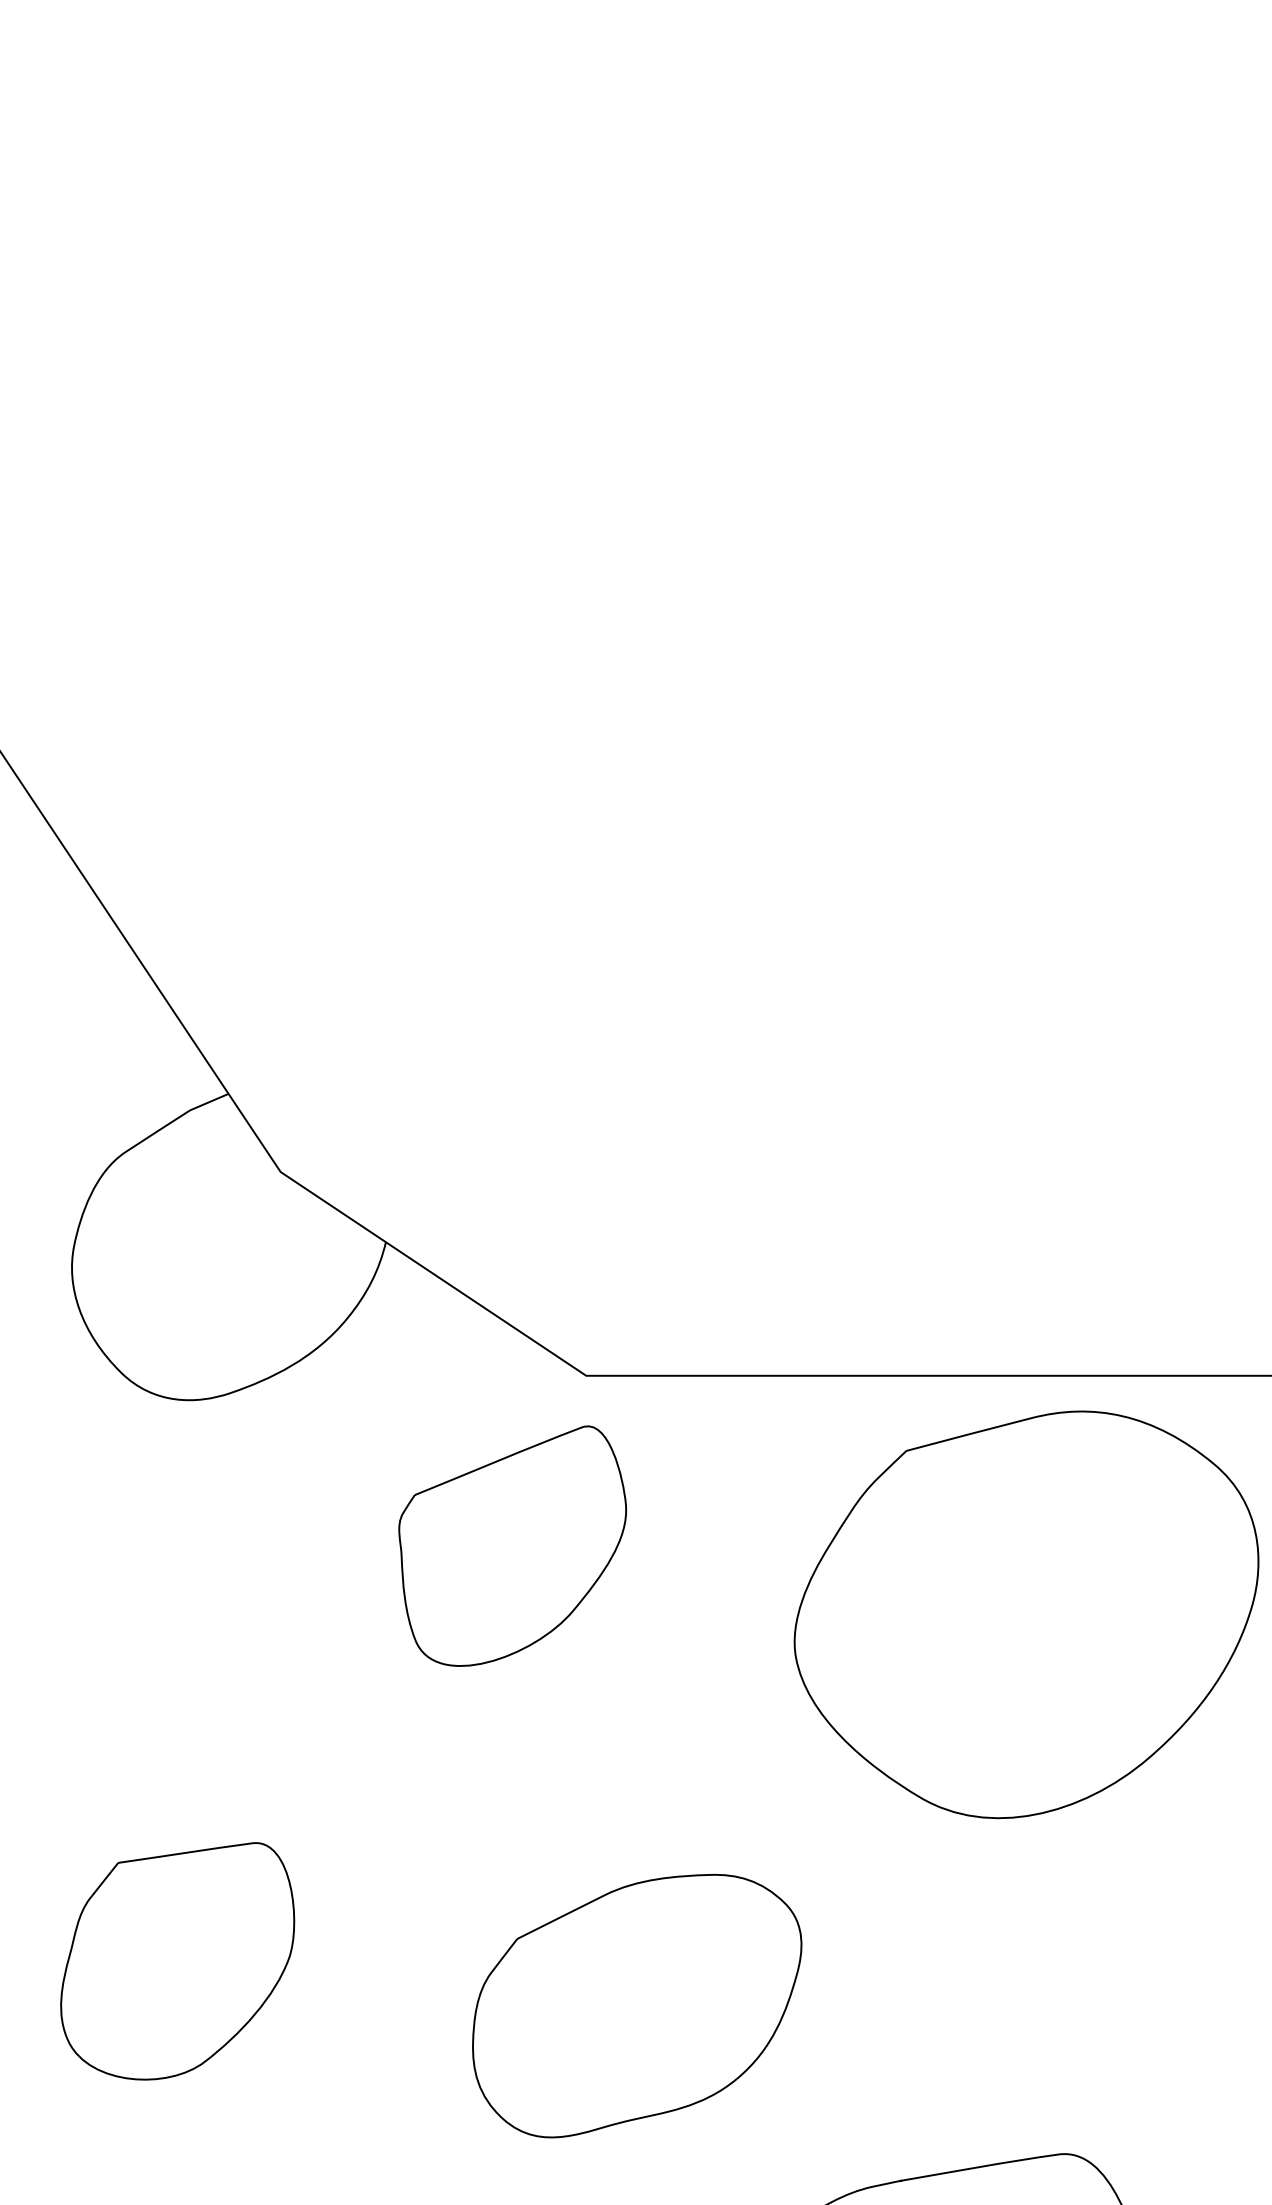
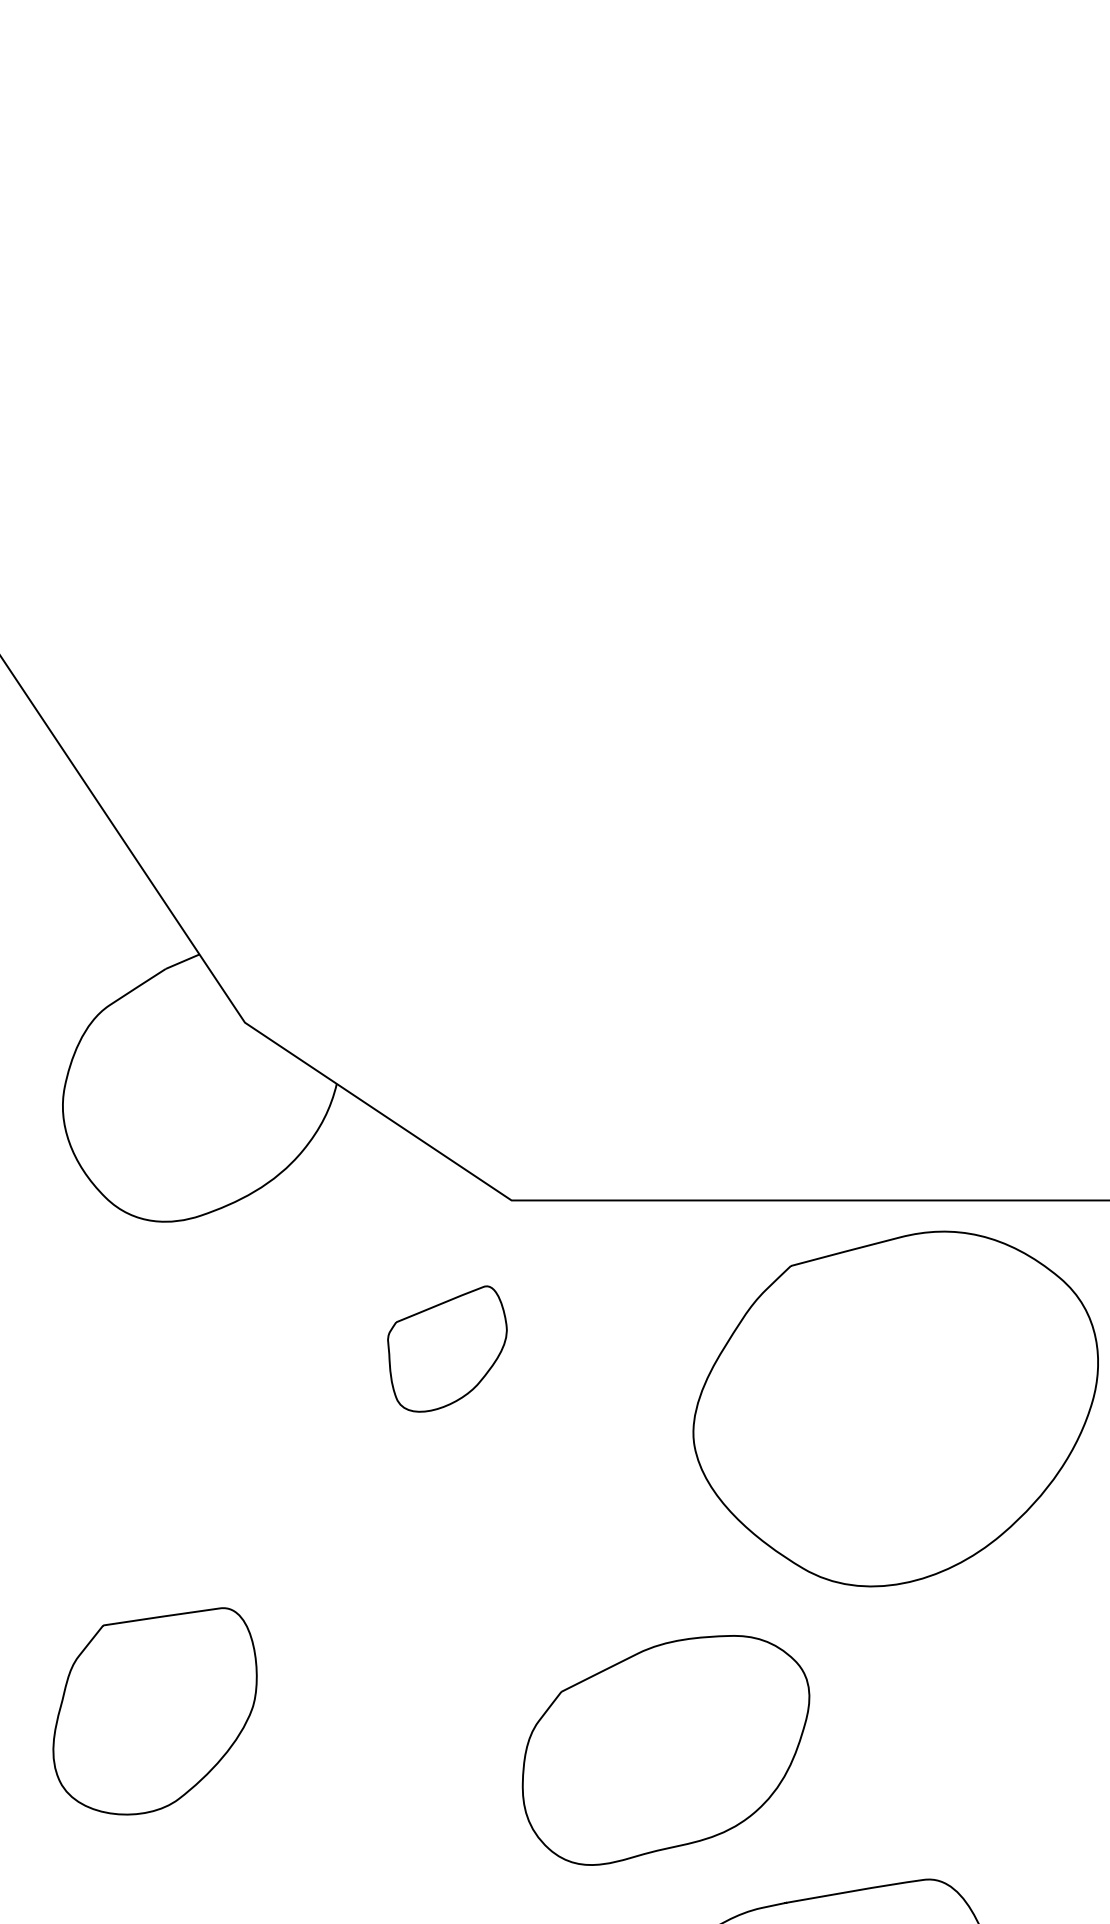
part: (512, 1545) -> (447, 1348), size x0.6
part: (636, 2006) -> (665, 1750), moved

